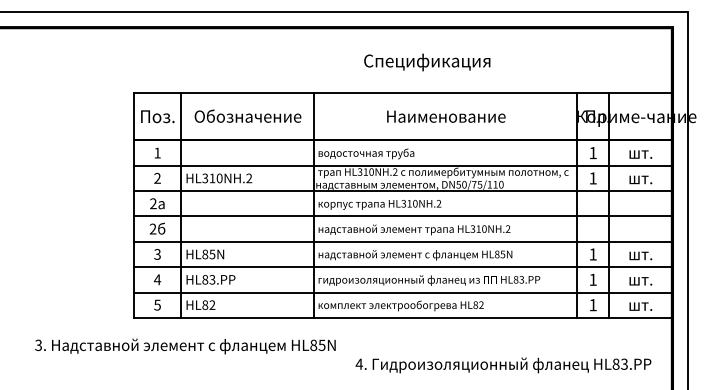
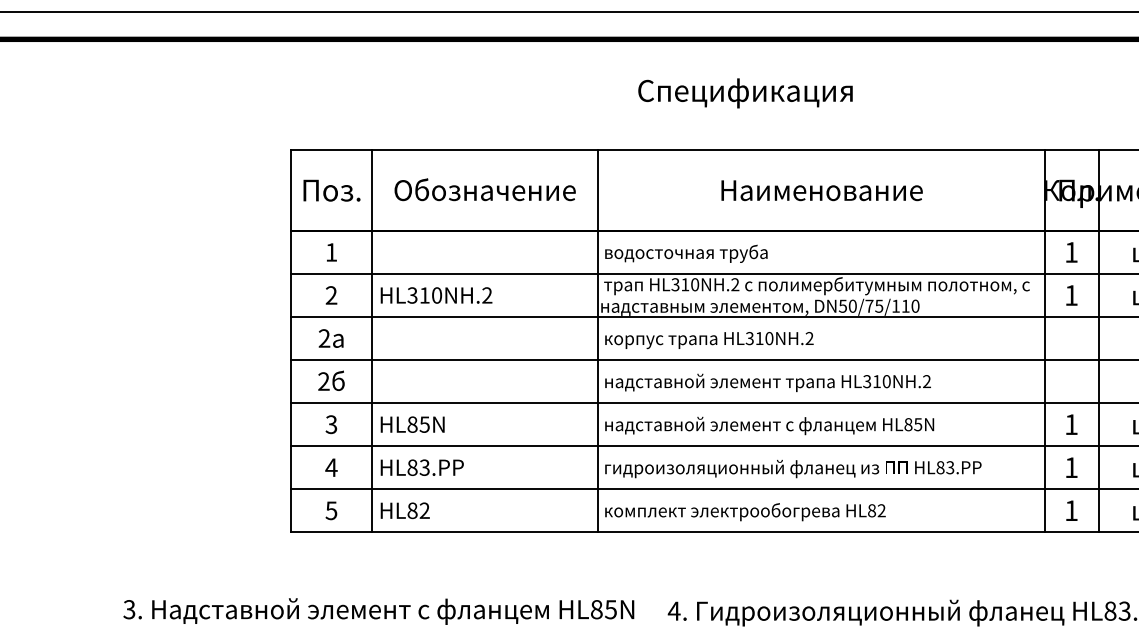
text: (427, 62) -> (745, 93), moved
text: (185, 346) -> (378, 611), moved

